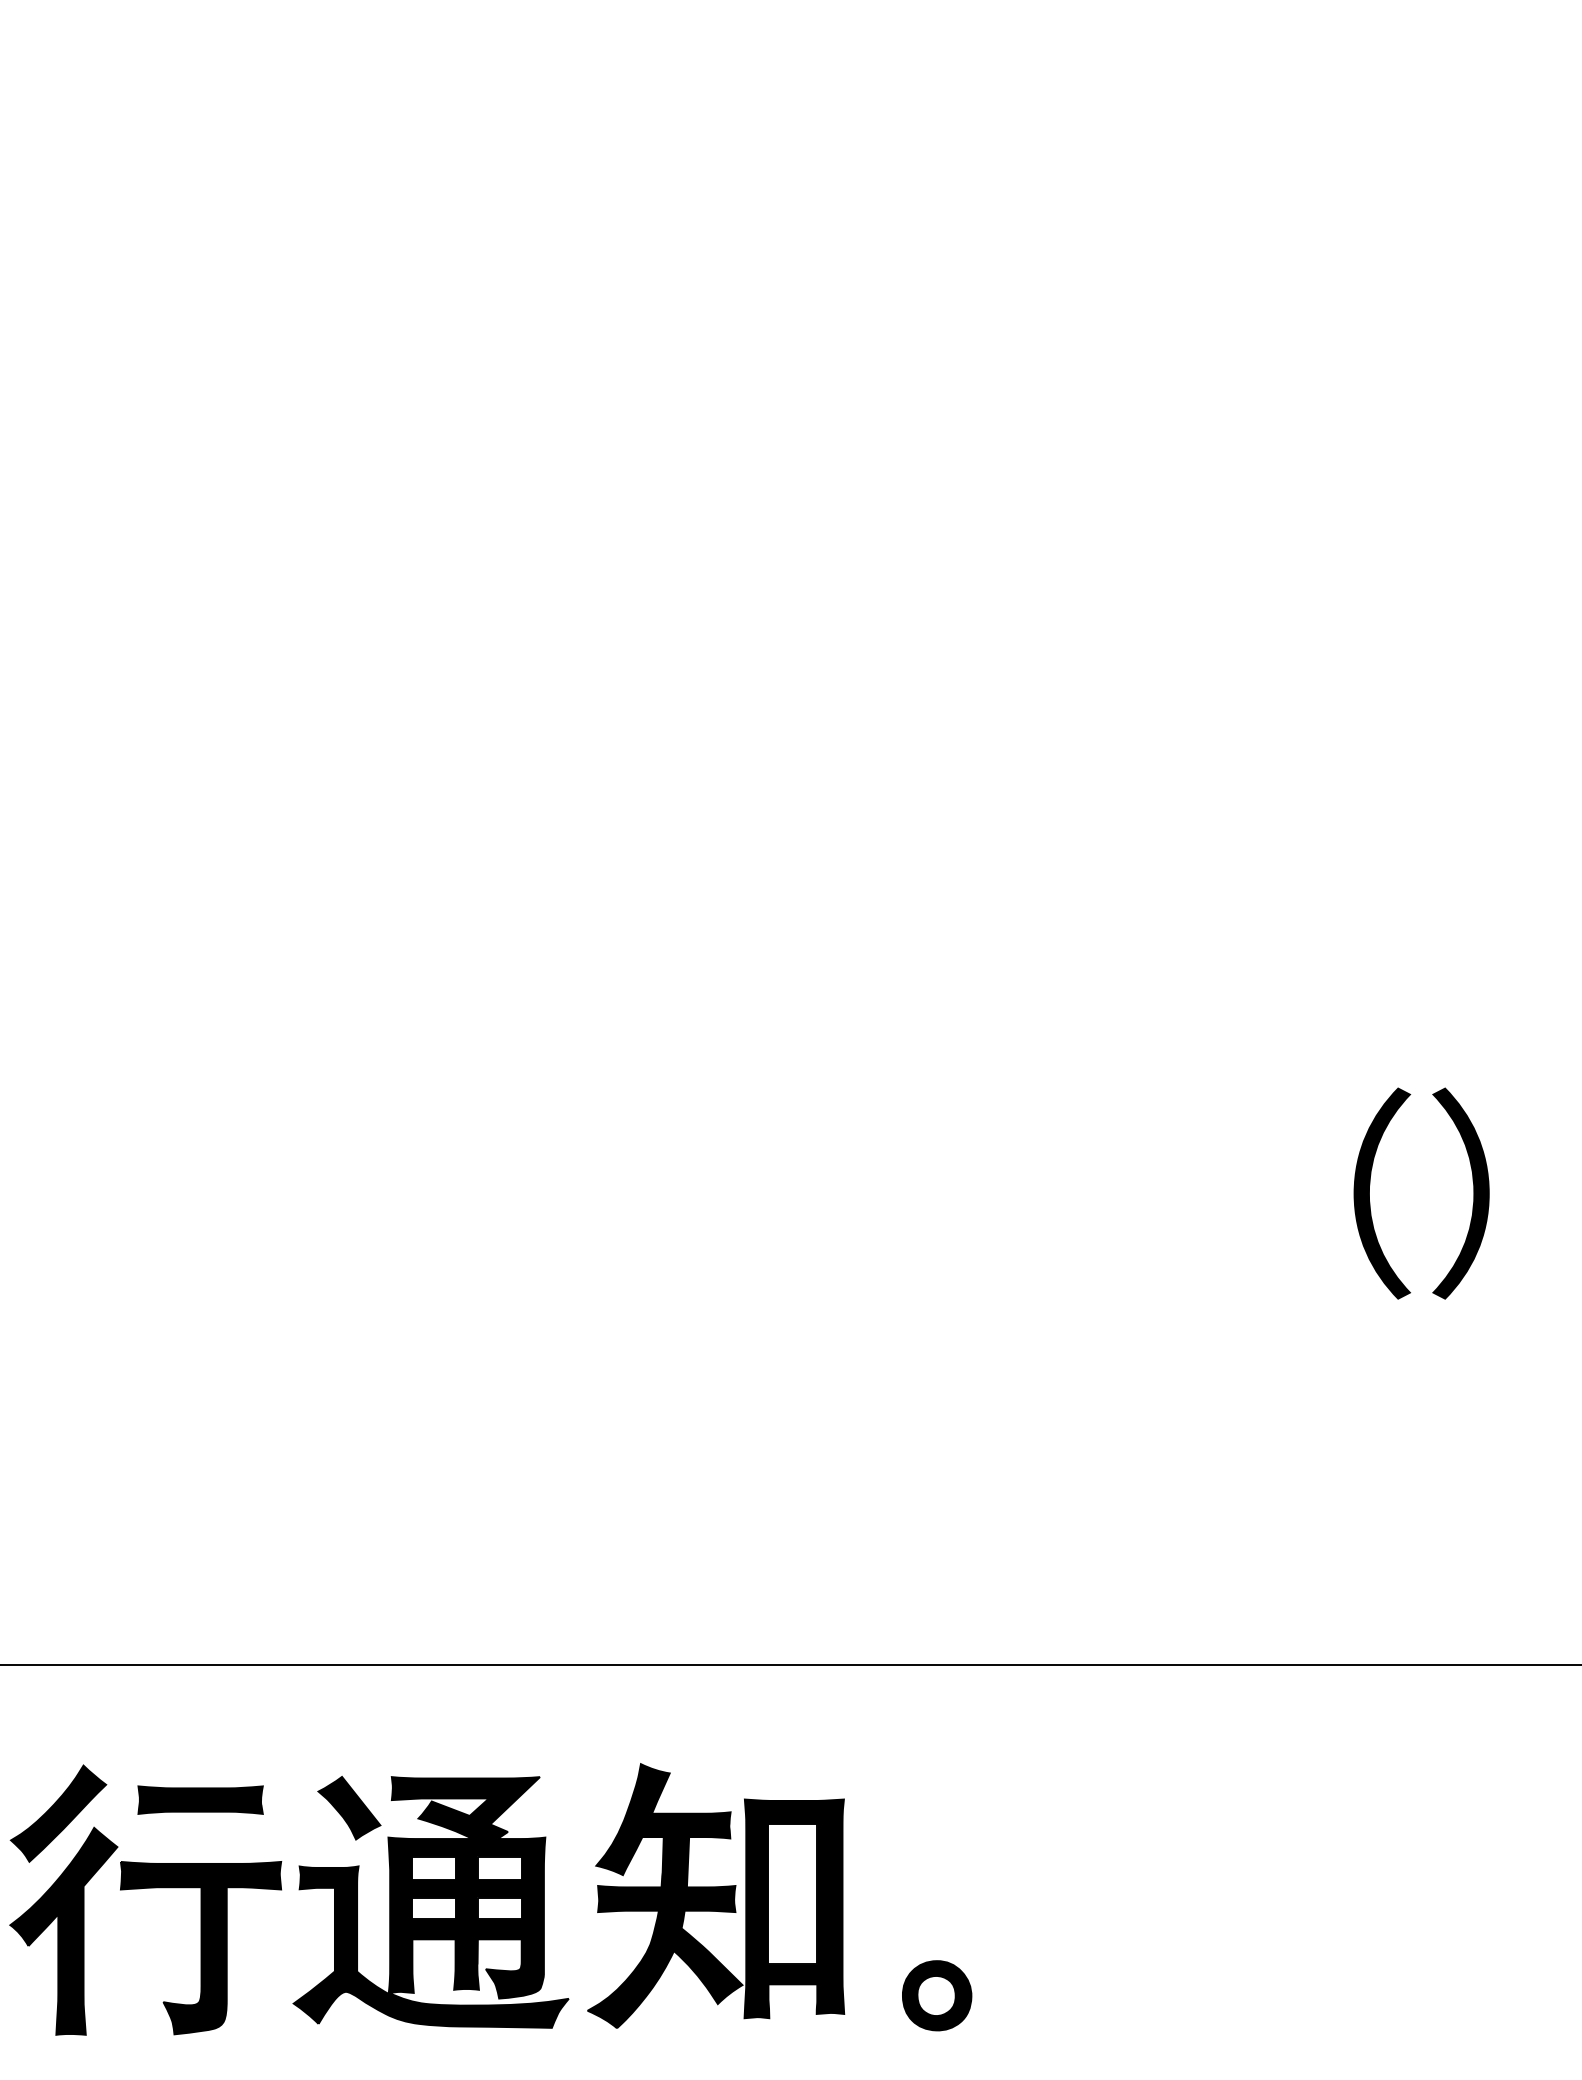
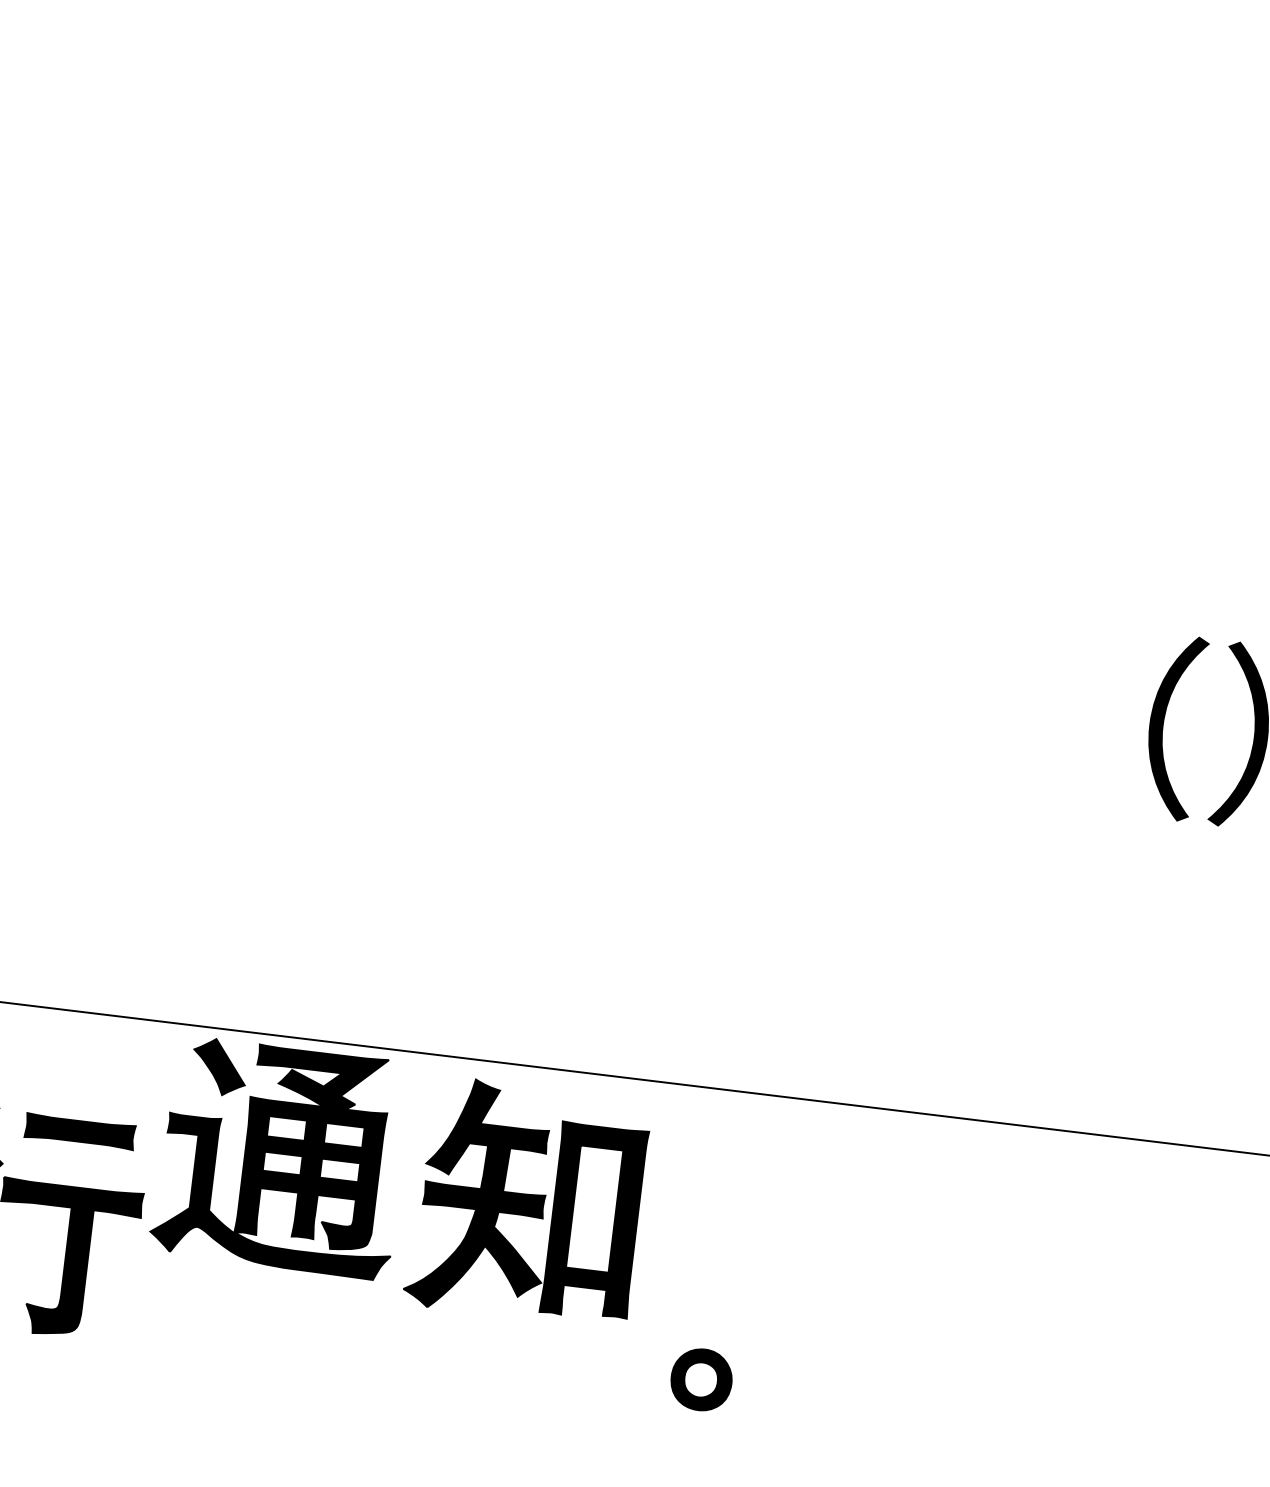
part: (716, 1895) -> (527, 1202), moved
part: (430, 1901) -> (280, 1157), moved

